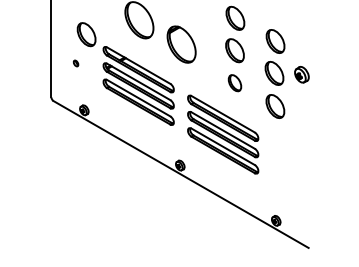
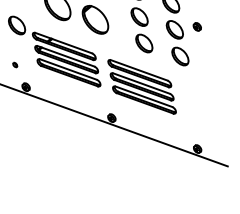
part: (76, 63) -> (15, 64), moved
part: (301, 74) -> (196, 26), size x0.62
part: (234, 82) -> (143, 42), size x1.43

